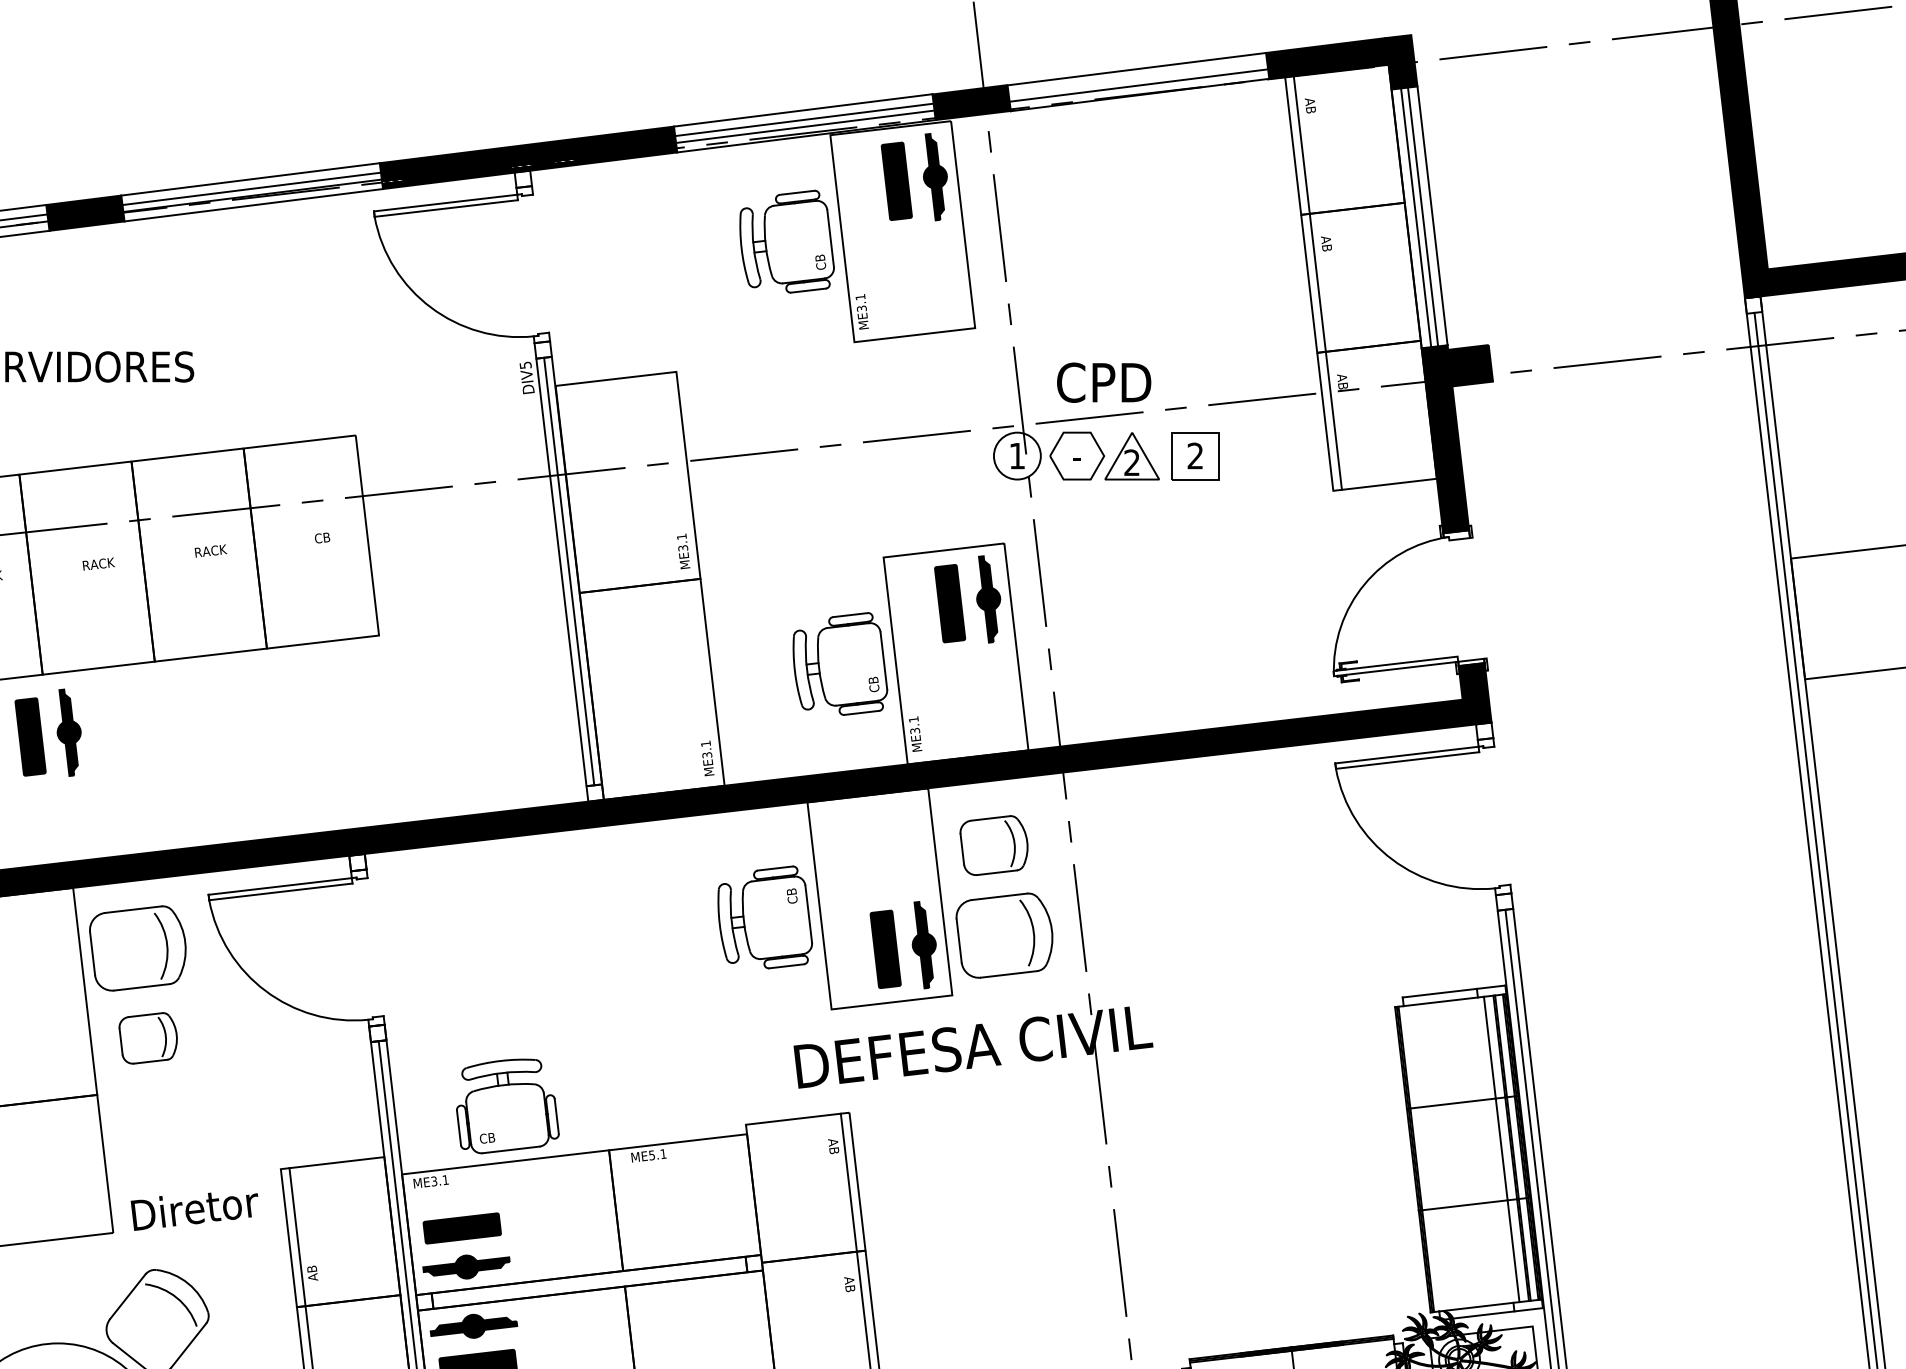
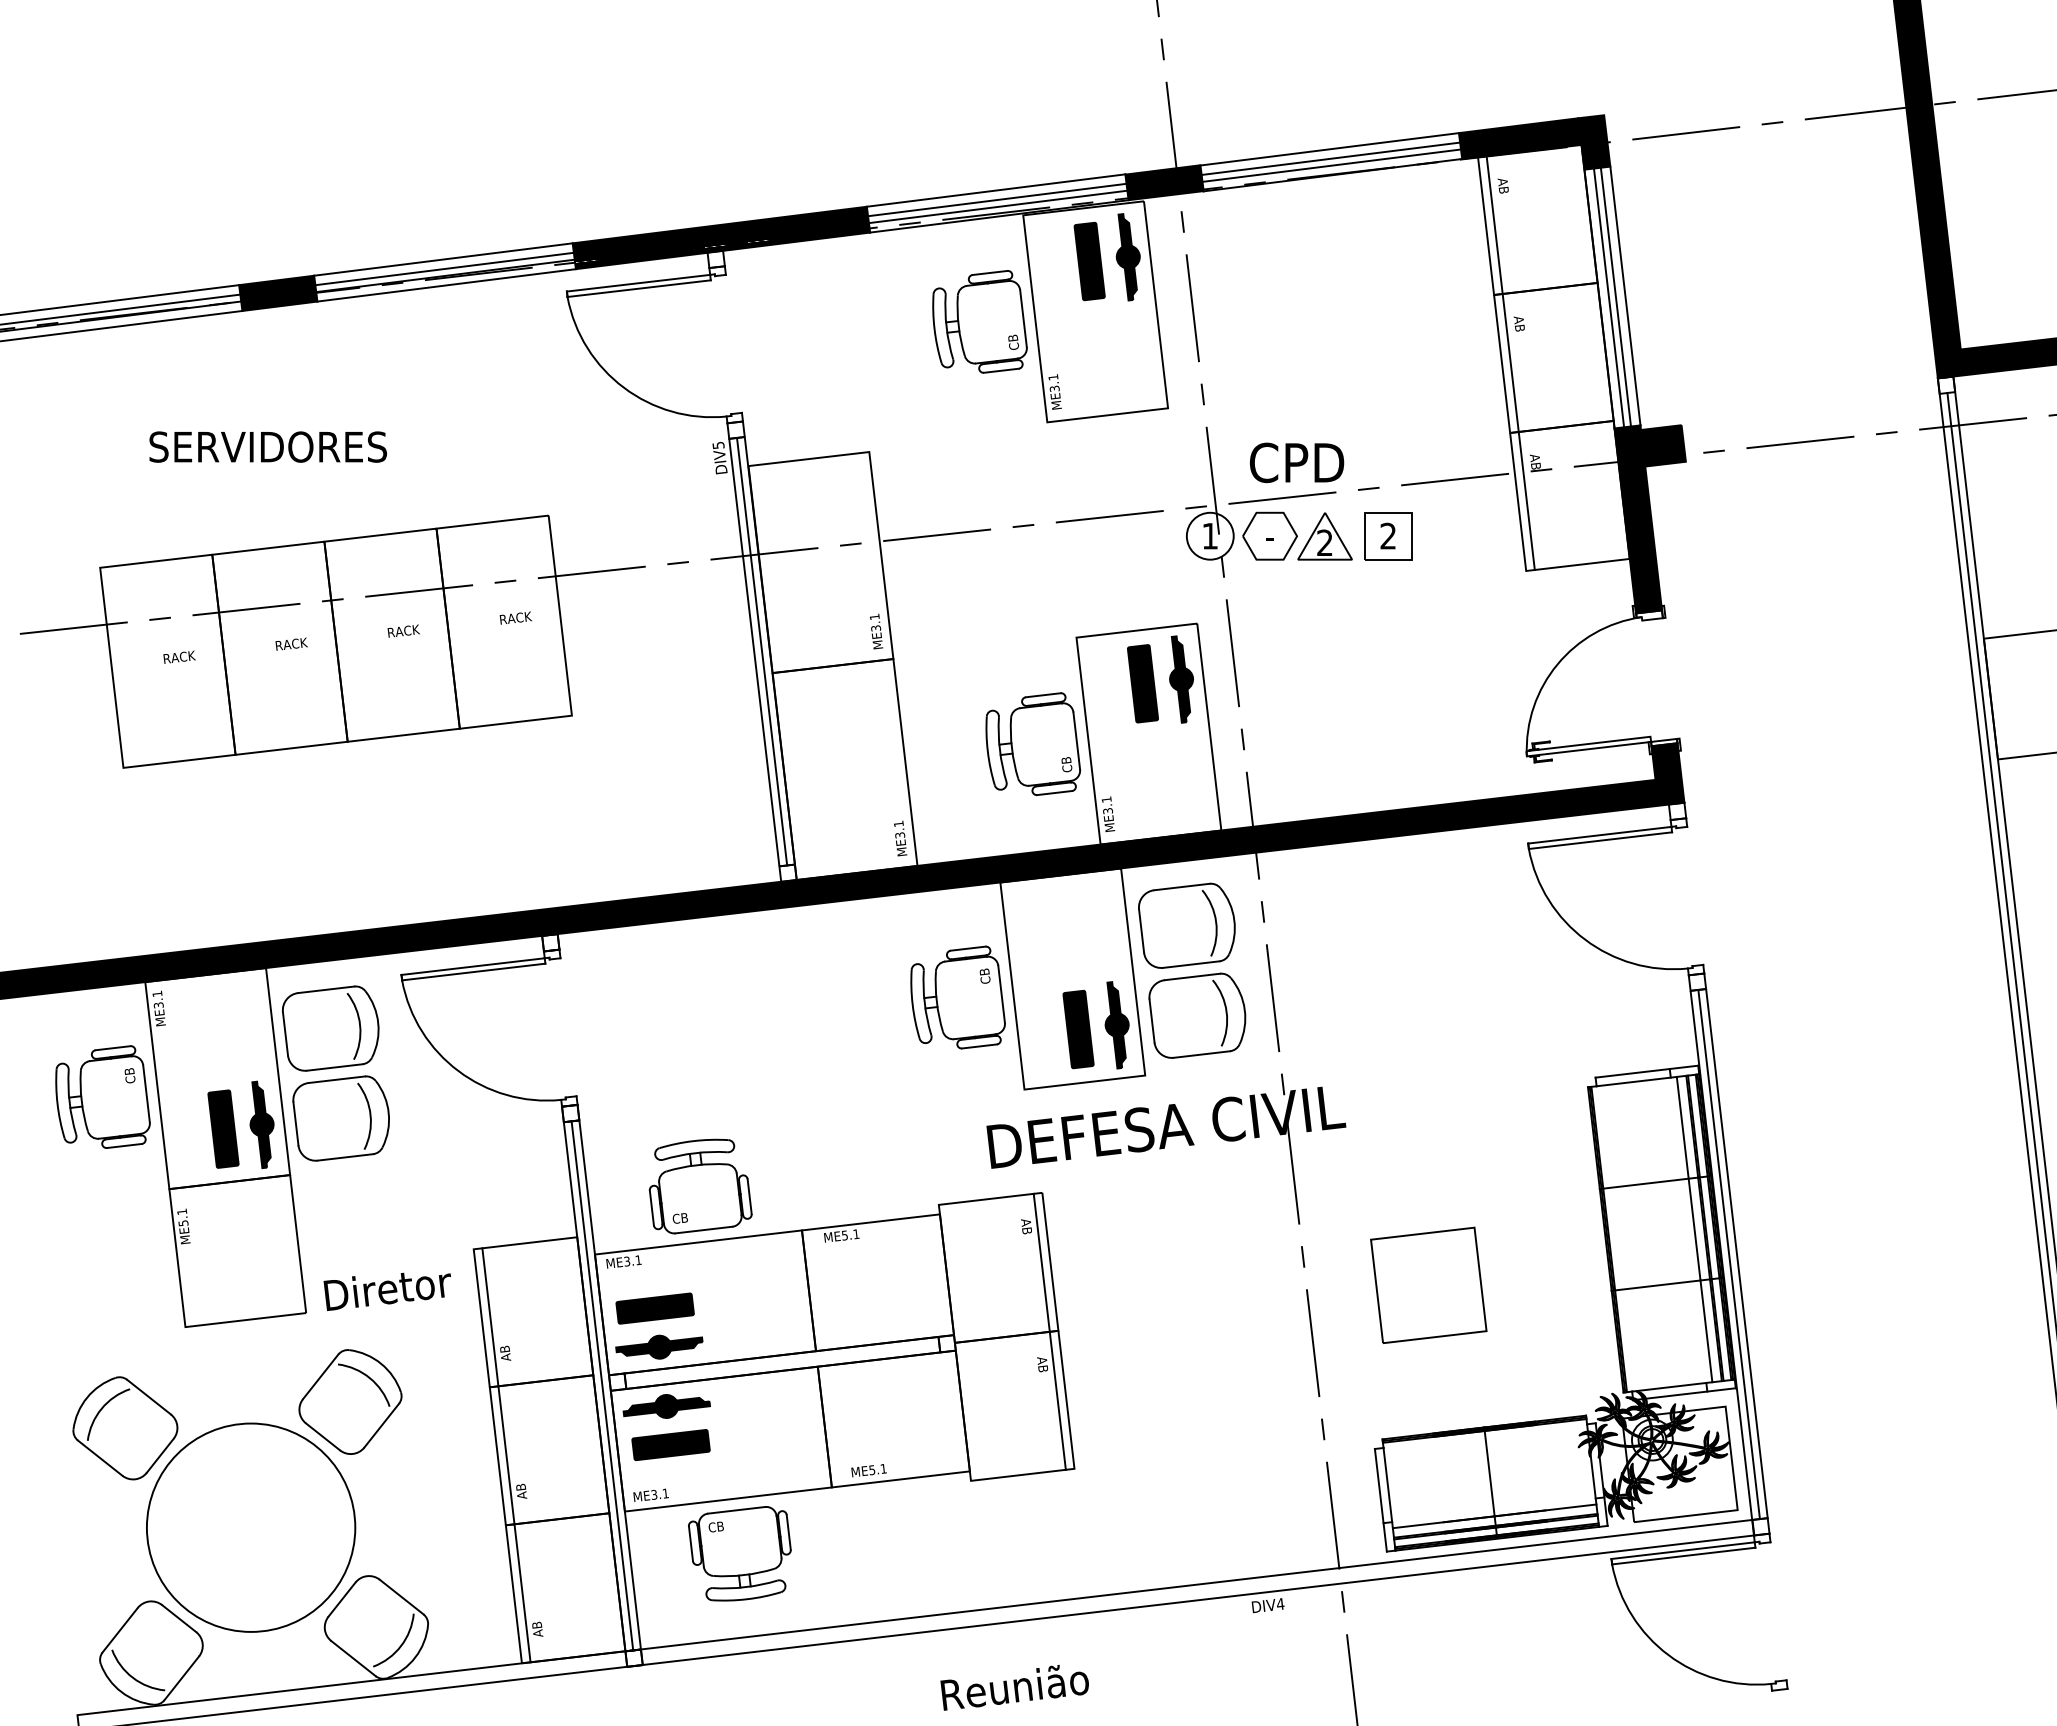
line: (1137, 78) -> (1330, 158), added
text: (322, 537) -> (515, 617), CB -> RACK
part: (47, 732) -> (240, 1124), moved
part: (993, 845) -> (1186, 925), size x1.43
part: (147, 1038) -> (340, 1118), size x1.67
part: (1235, 1204) -> (1428, 1284), added

